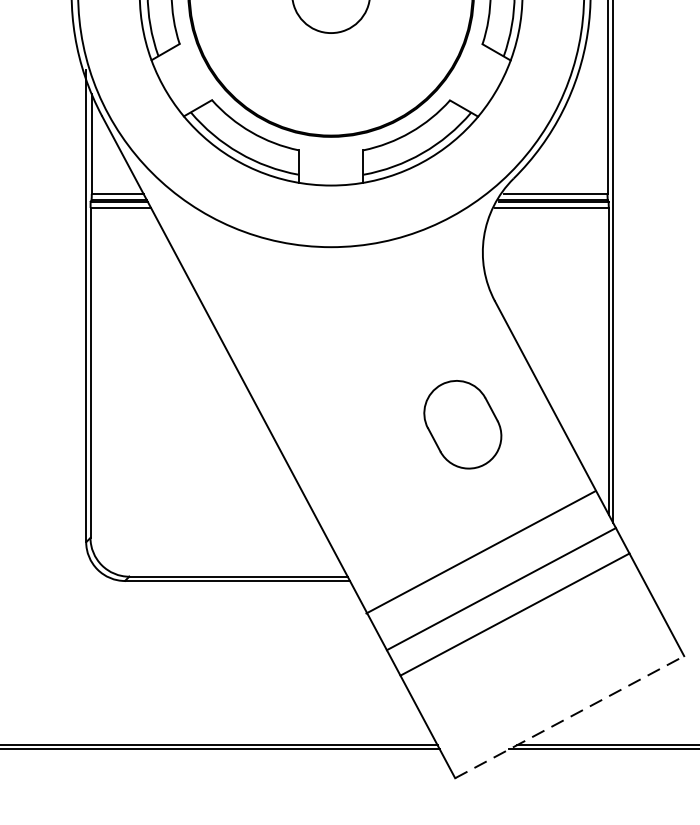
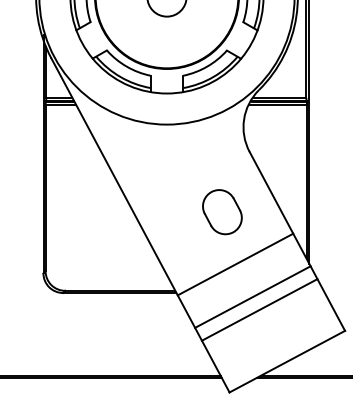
part: (463, 425) -> (222, 212), moved
line: (480, 552) -> (235, 264), moved
line: (570, 716) -> (287, 361), dashed -> solid

